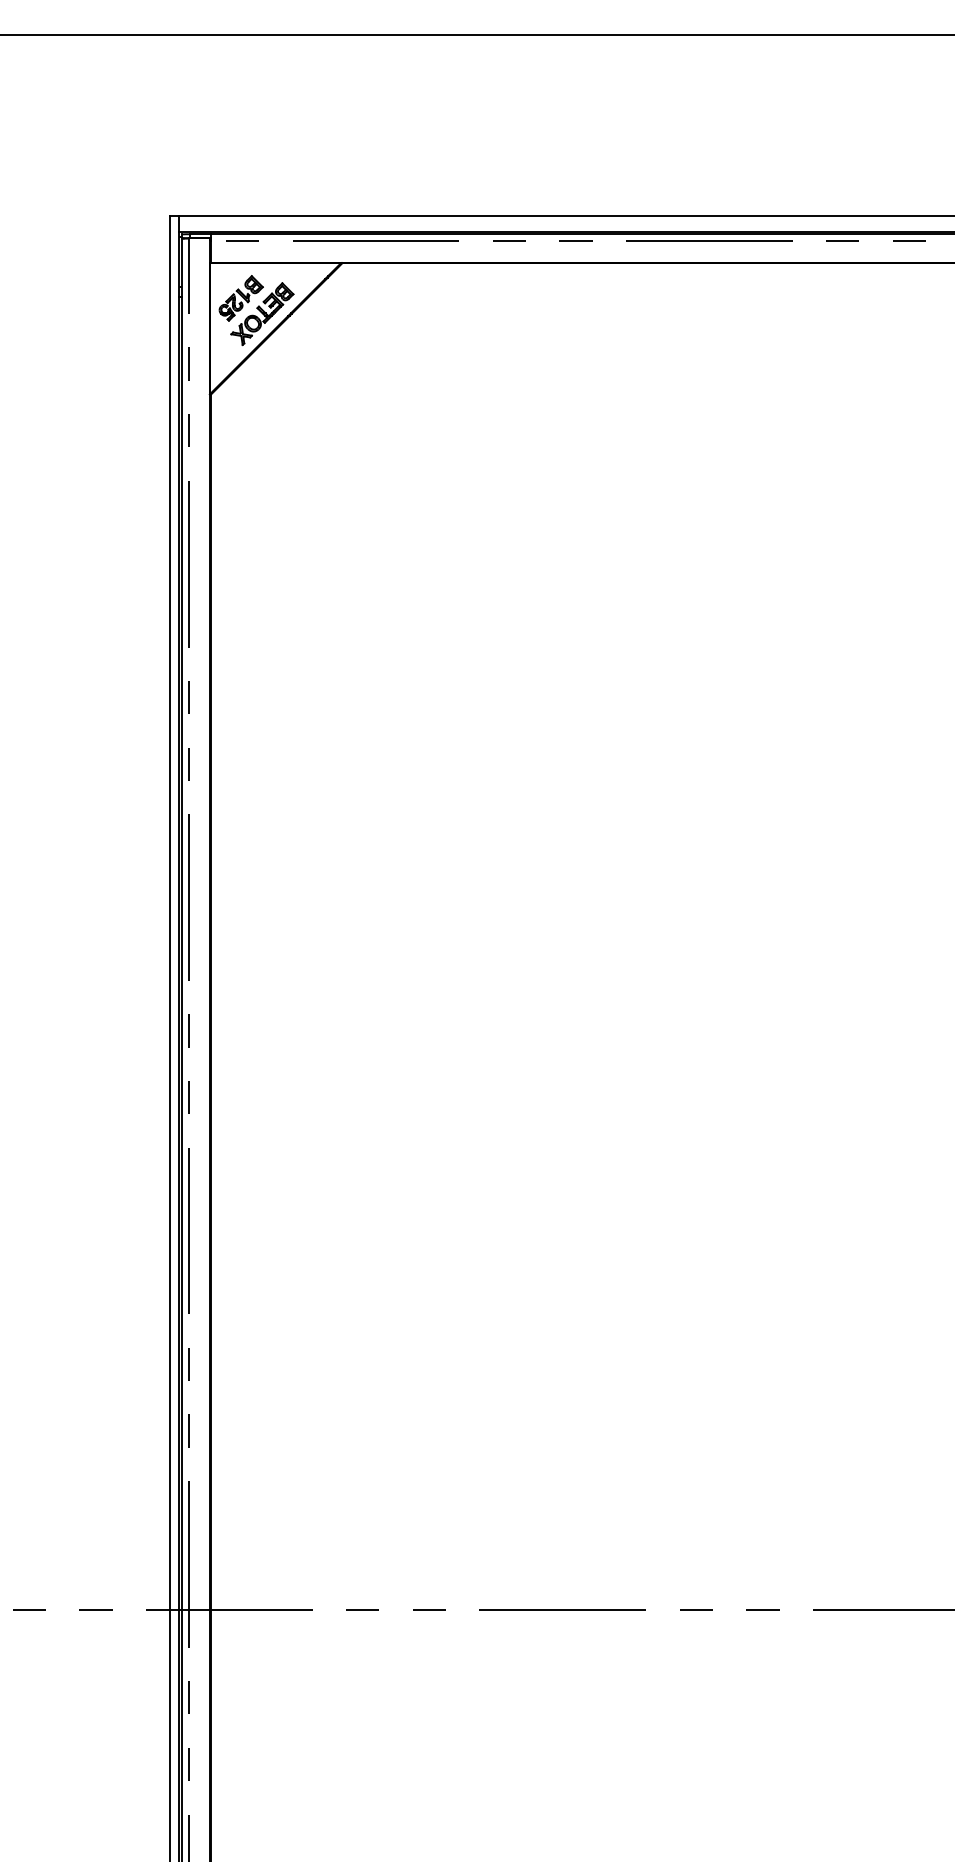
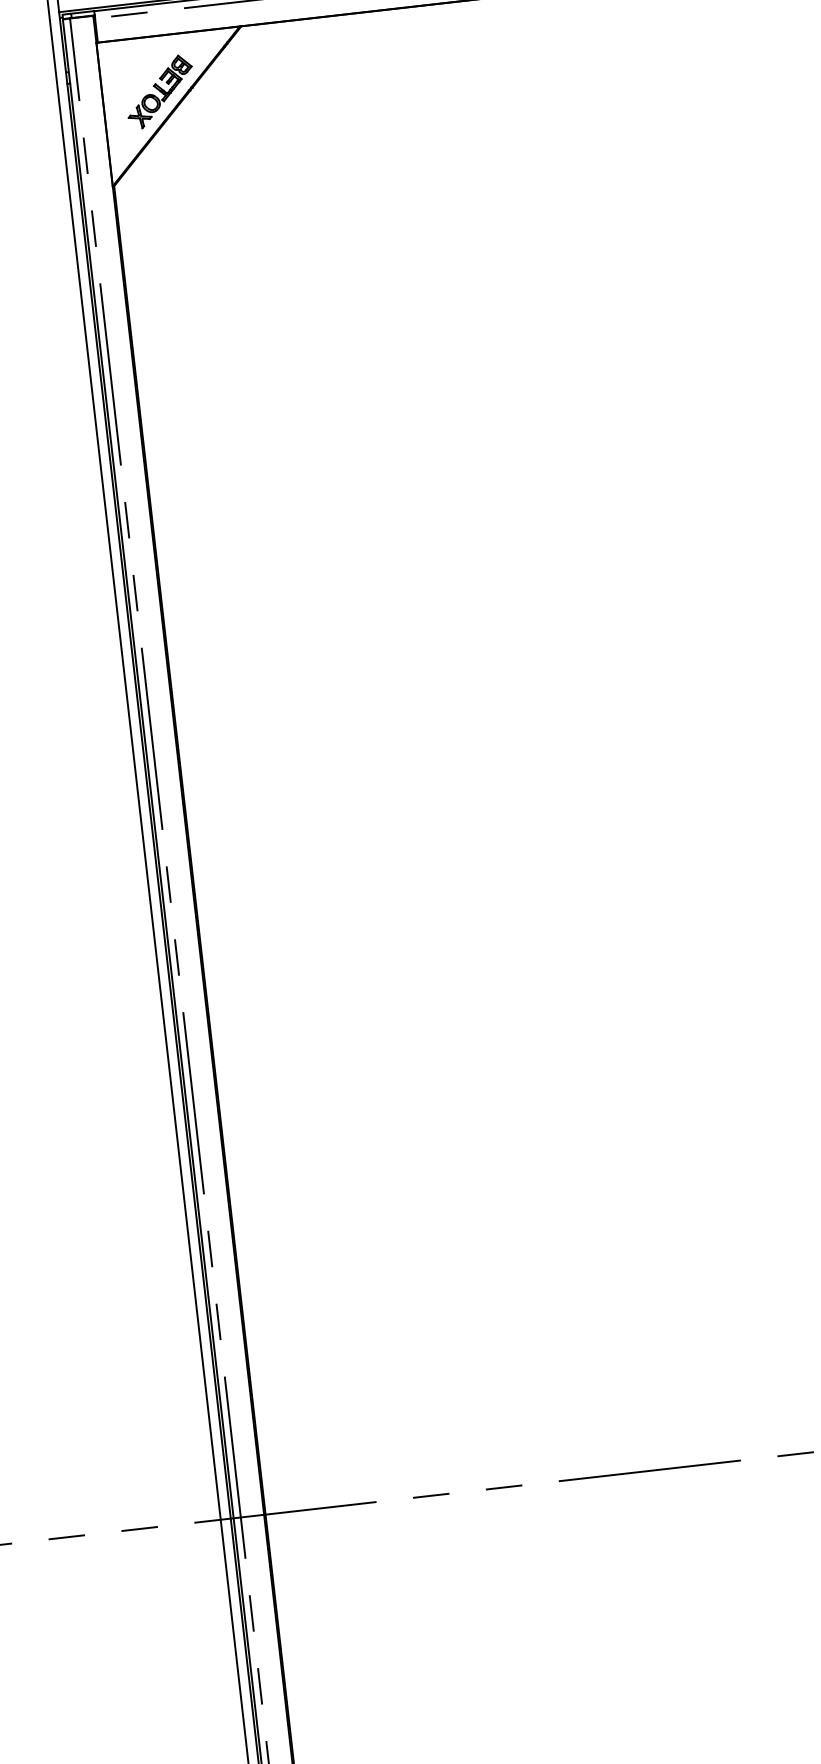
part: (240, 298) -> (134, 77), removed

